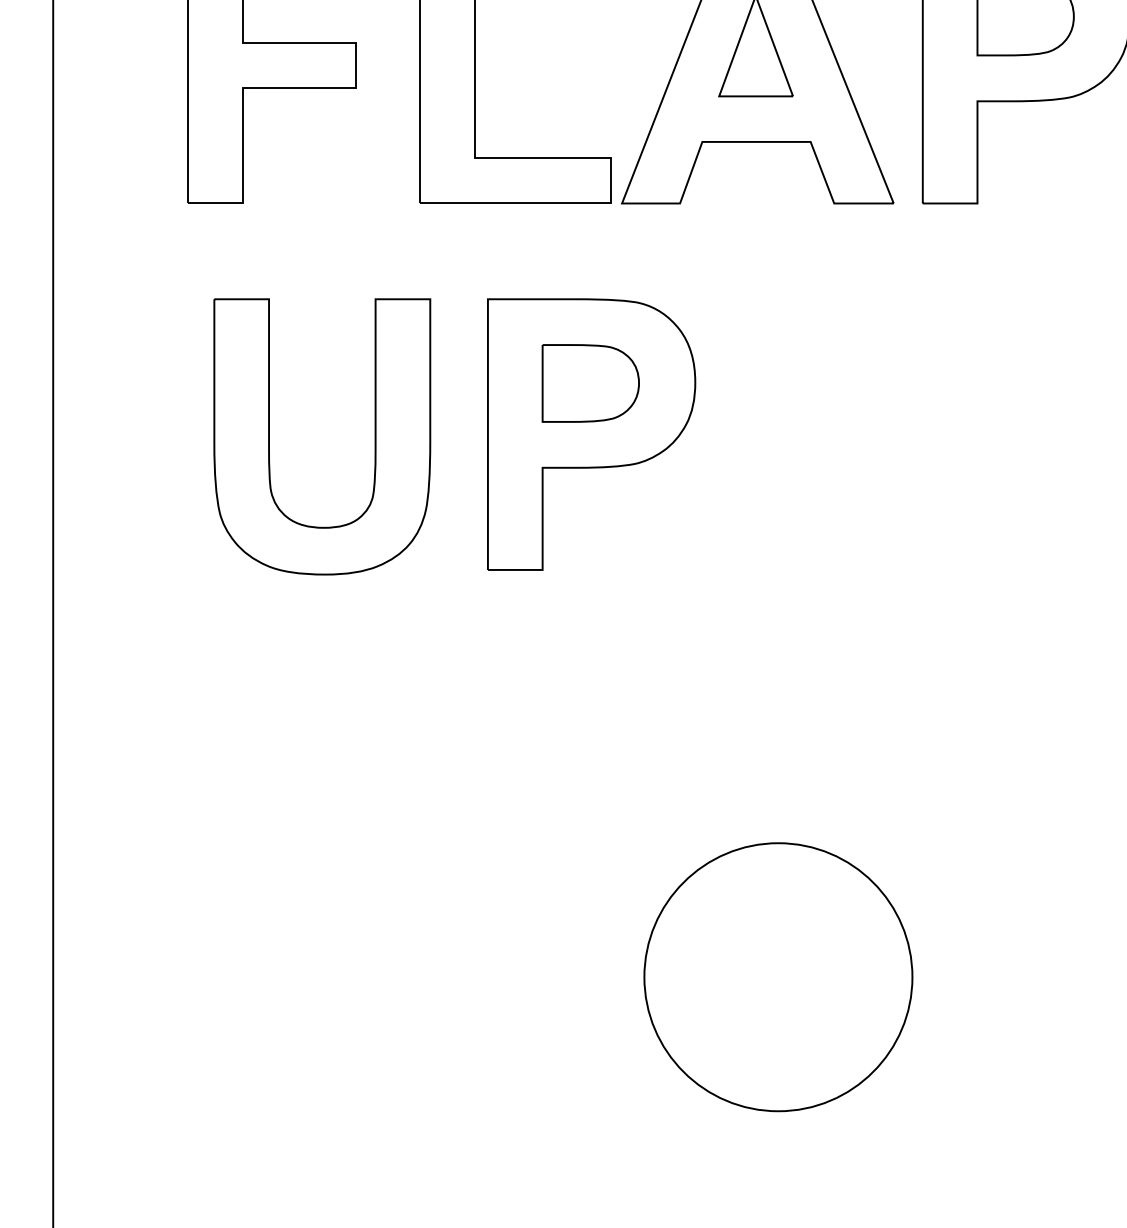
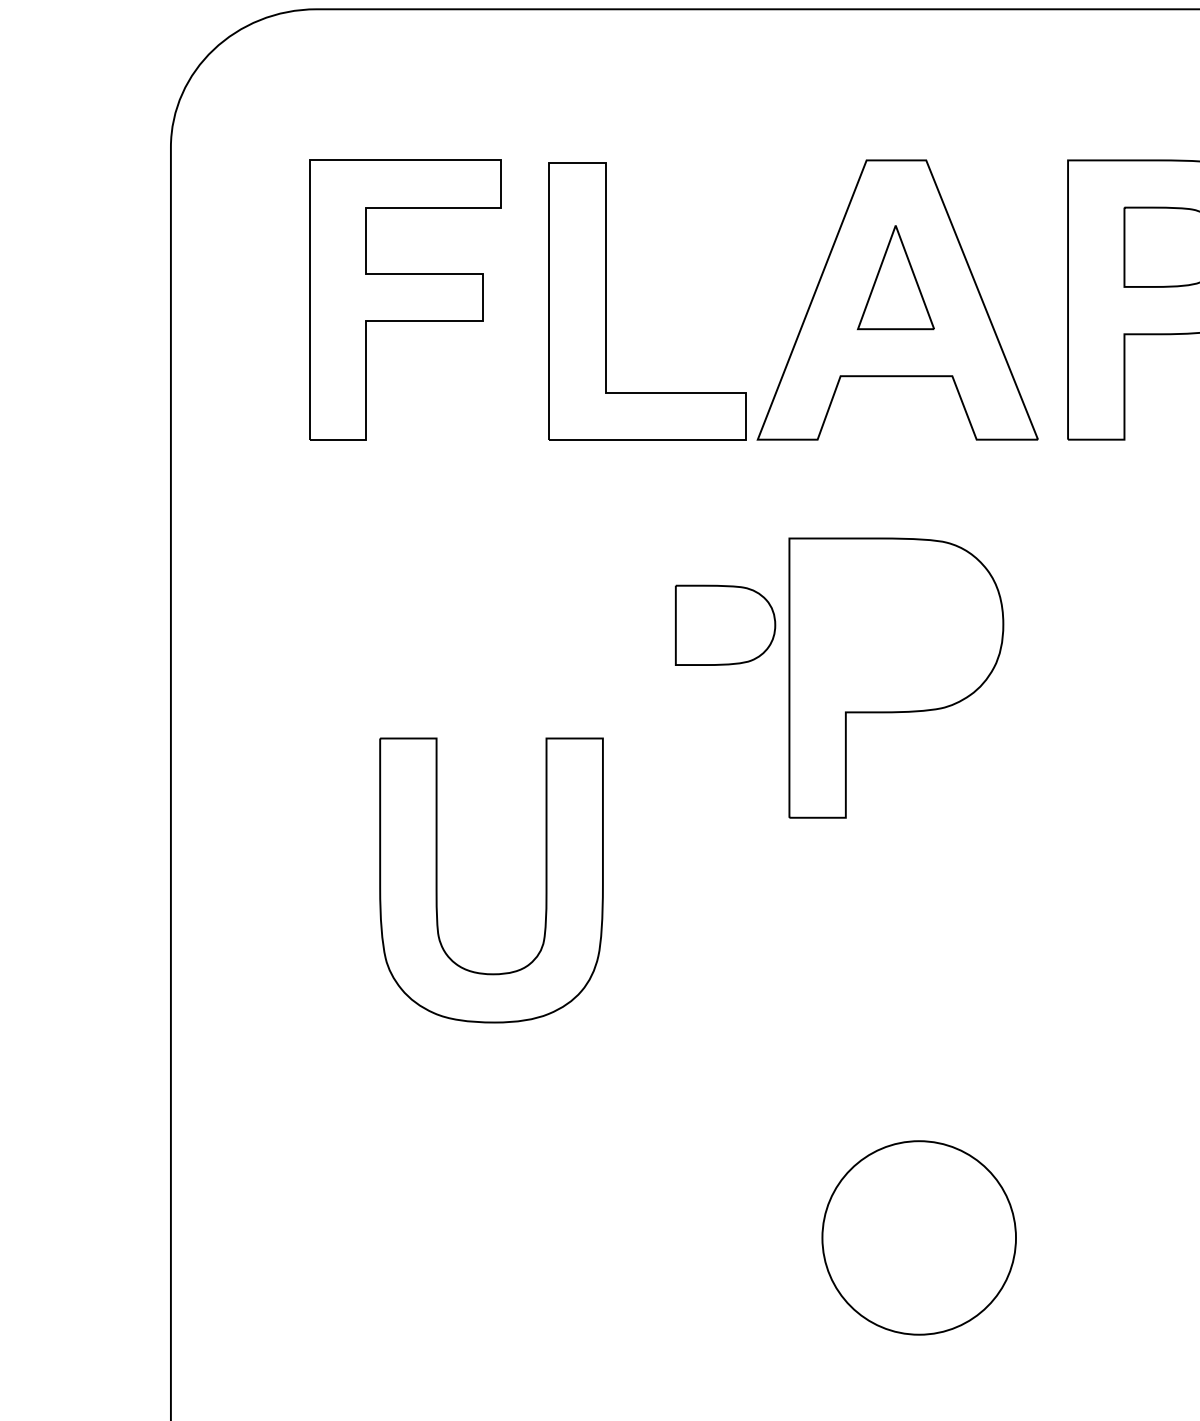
part: (591, 434) -> (896, 677), moved
part: (269, 436) -> (437, 880), moved
part: (778, 976) -> (919, 1237), size x0.7

